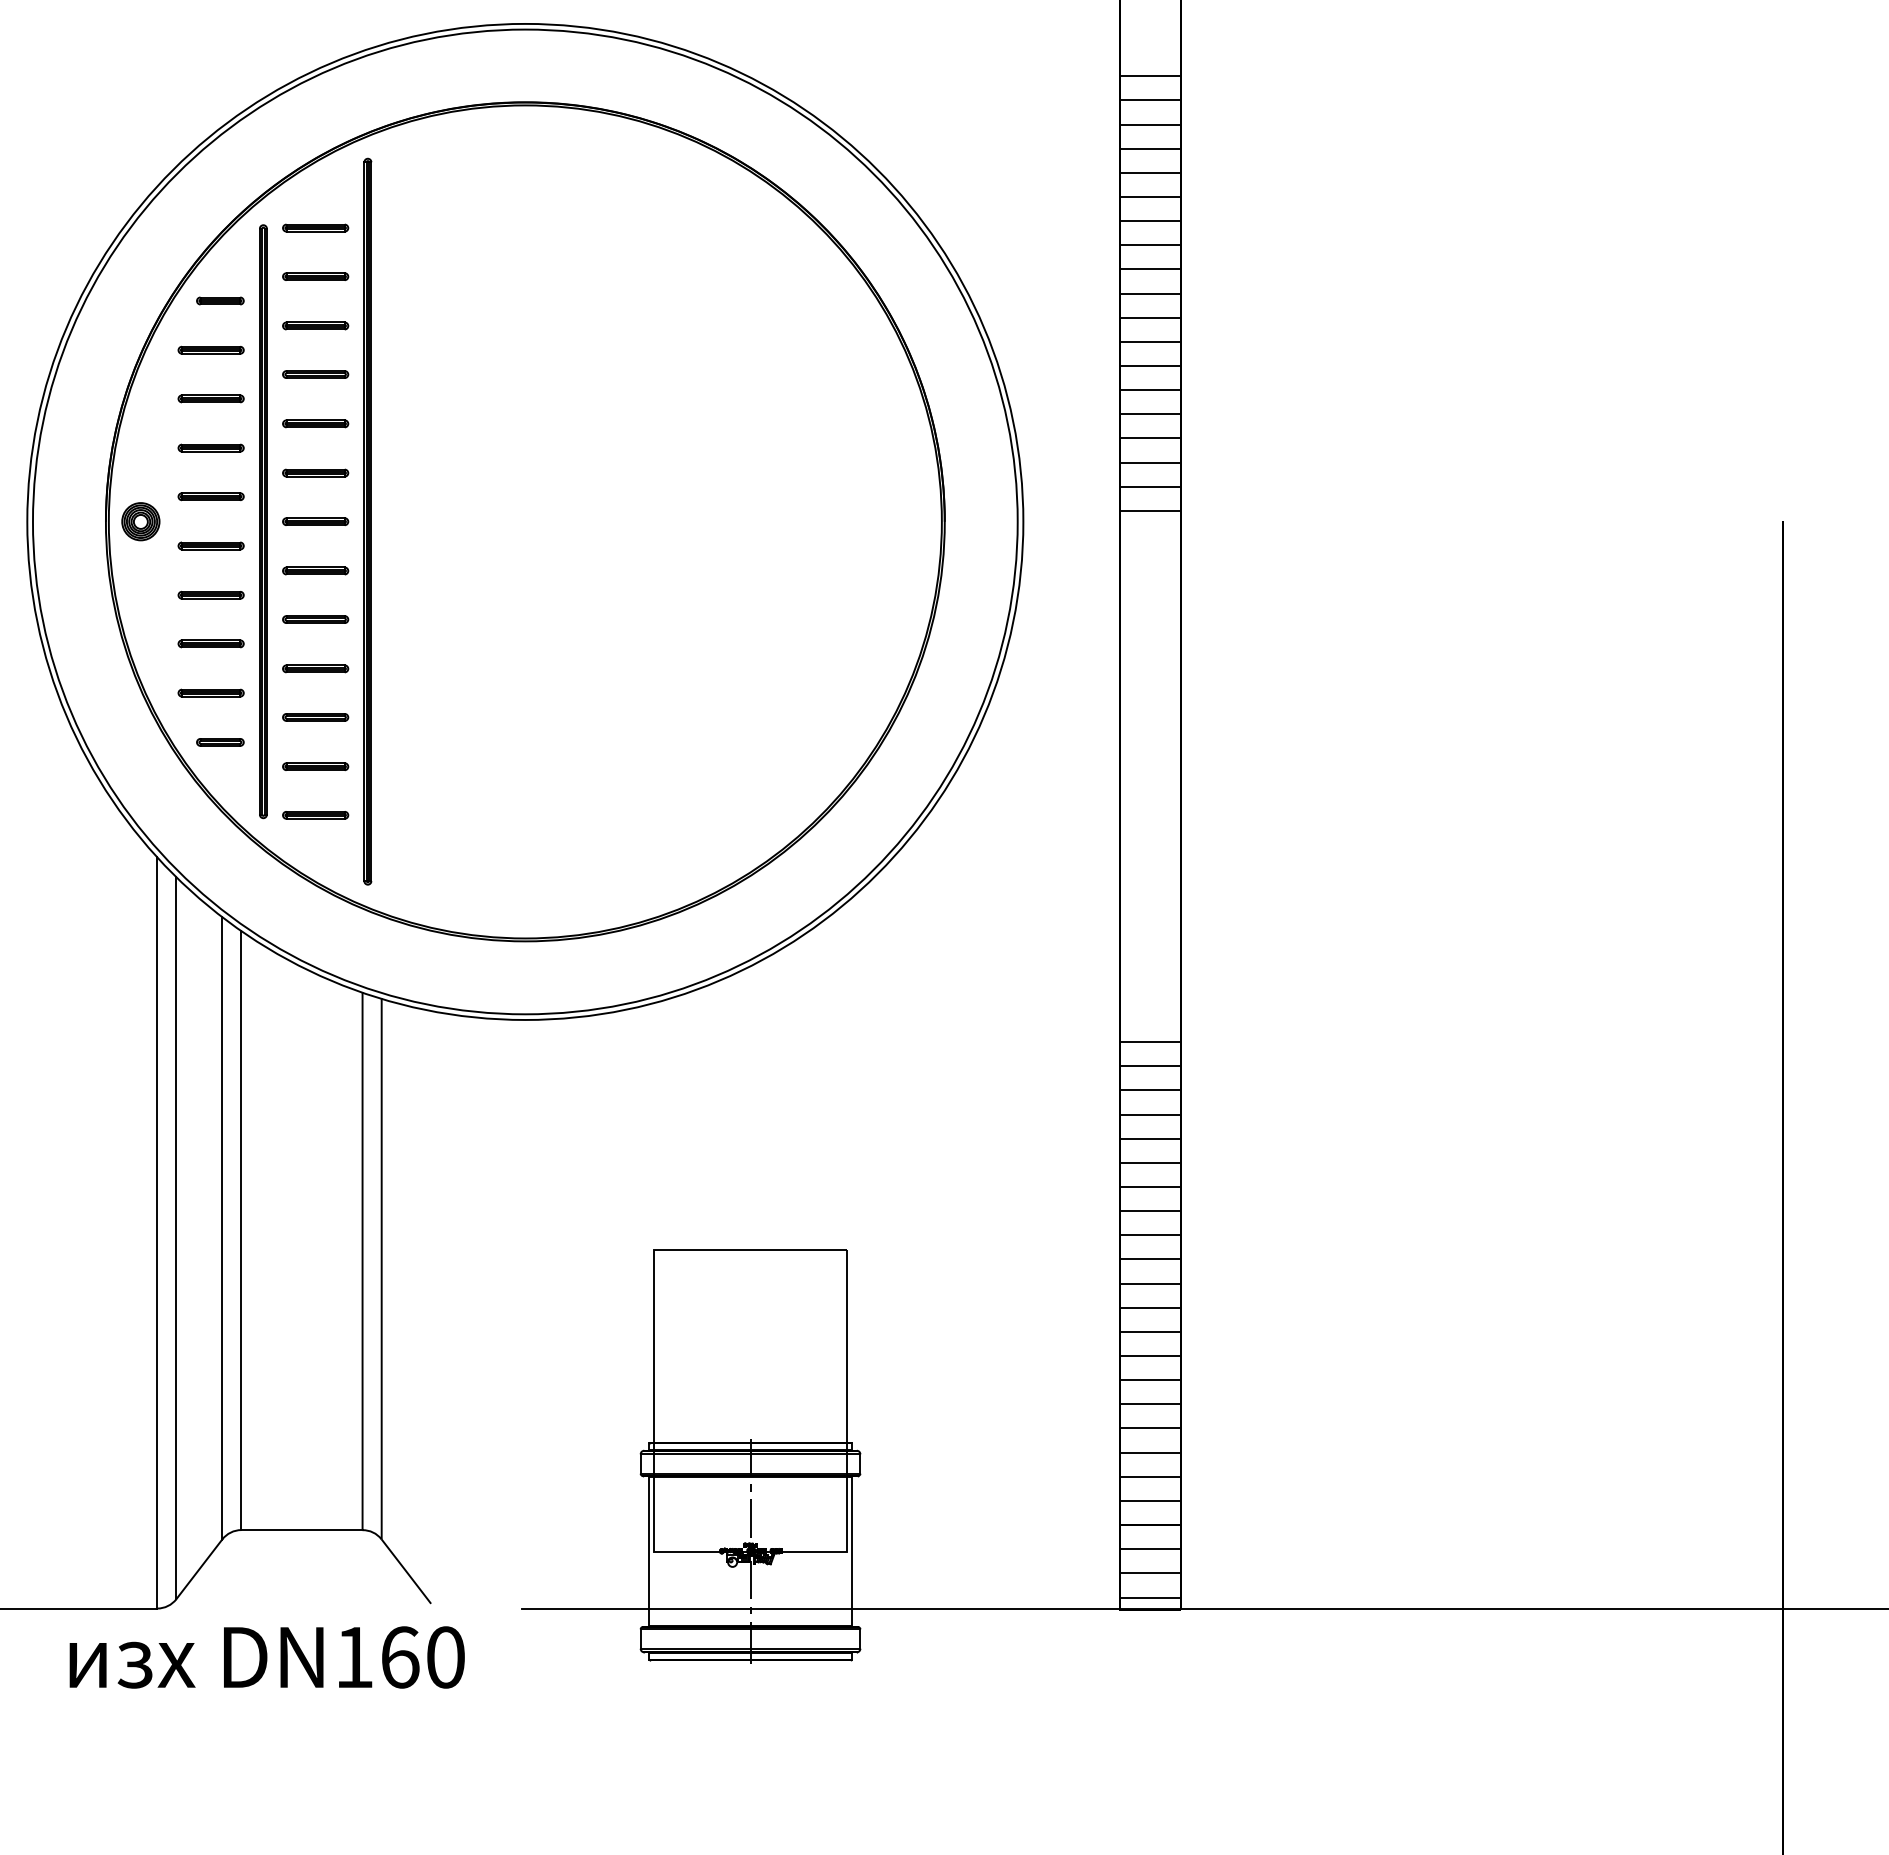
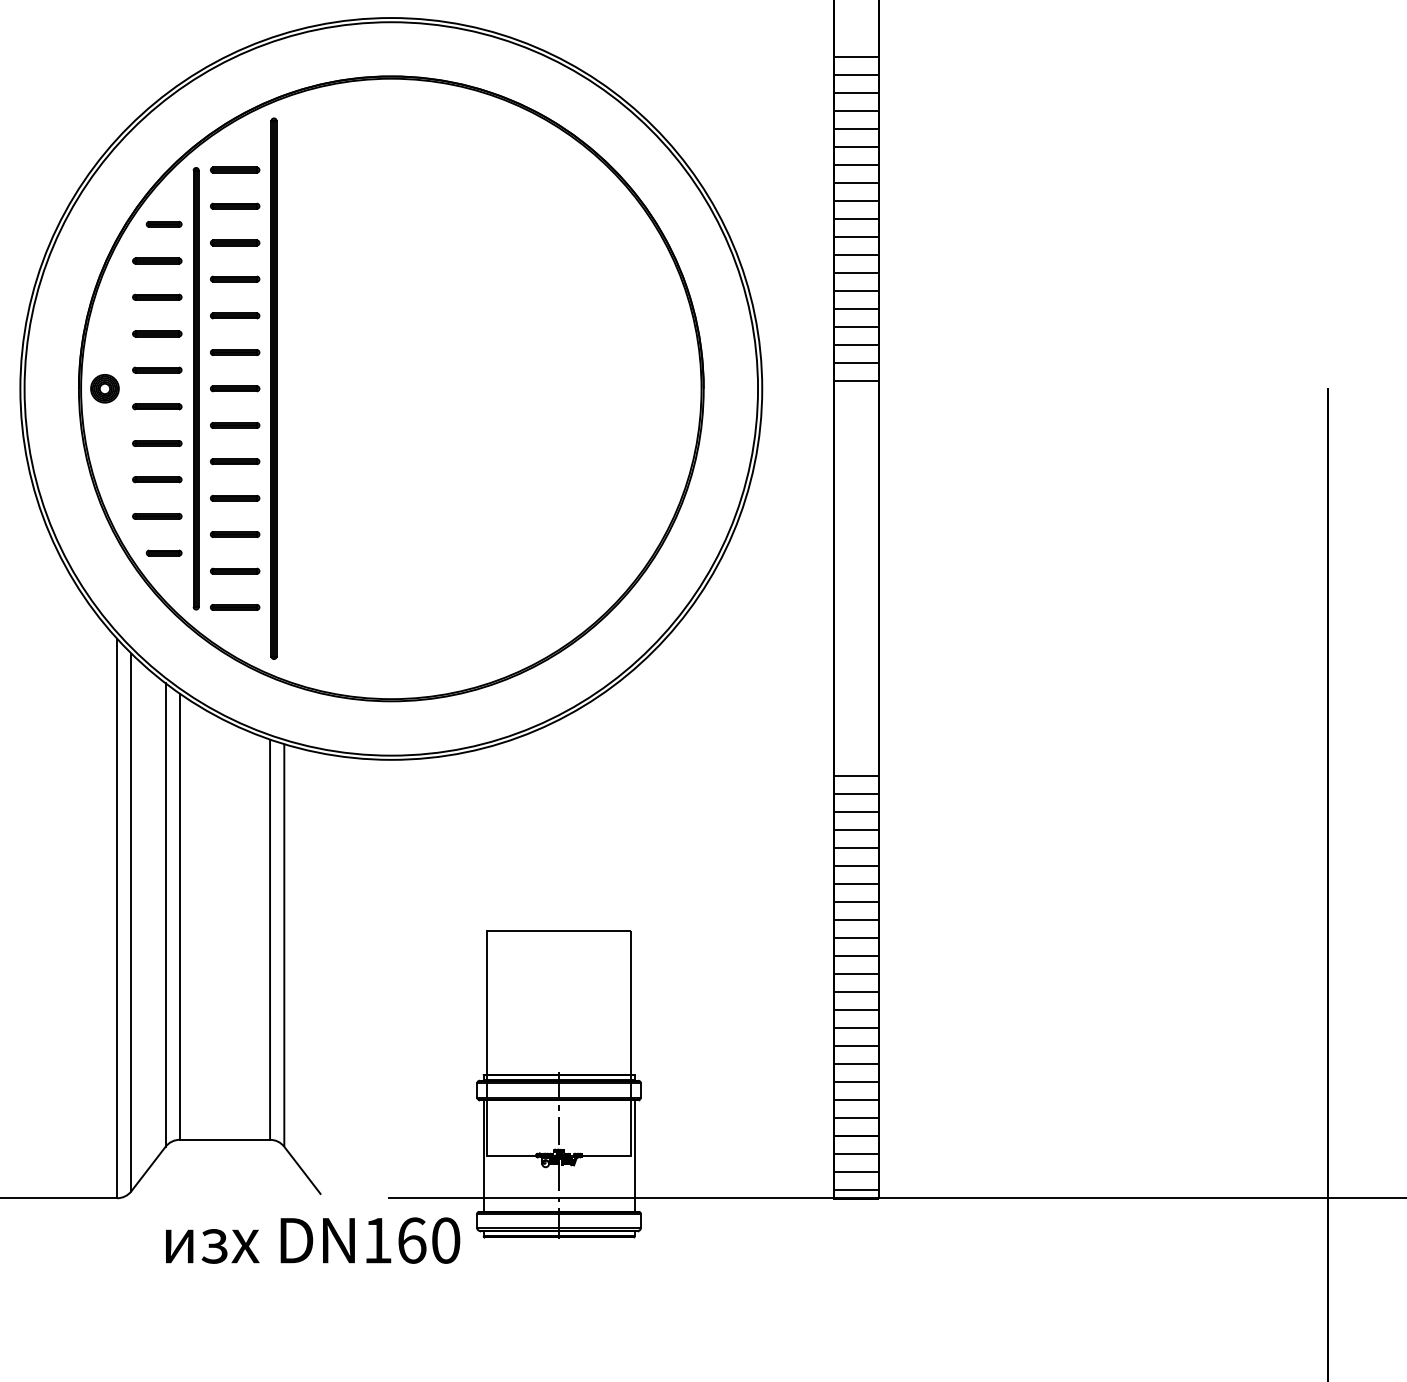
text: (266, 1657) -> (312, 1240), moved

